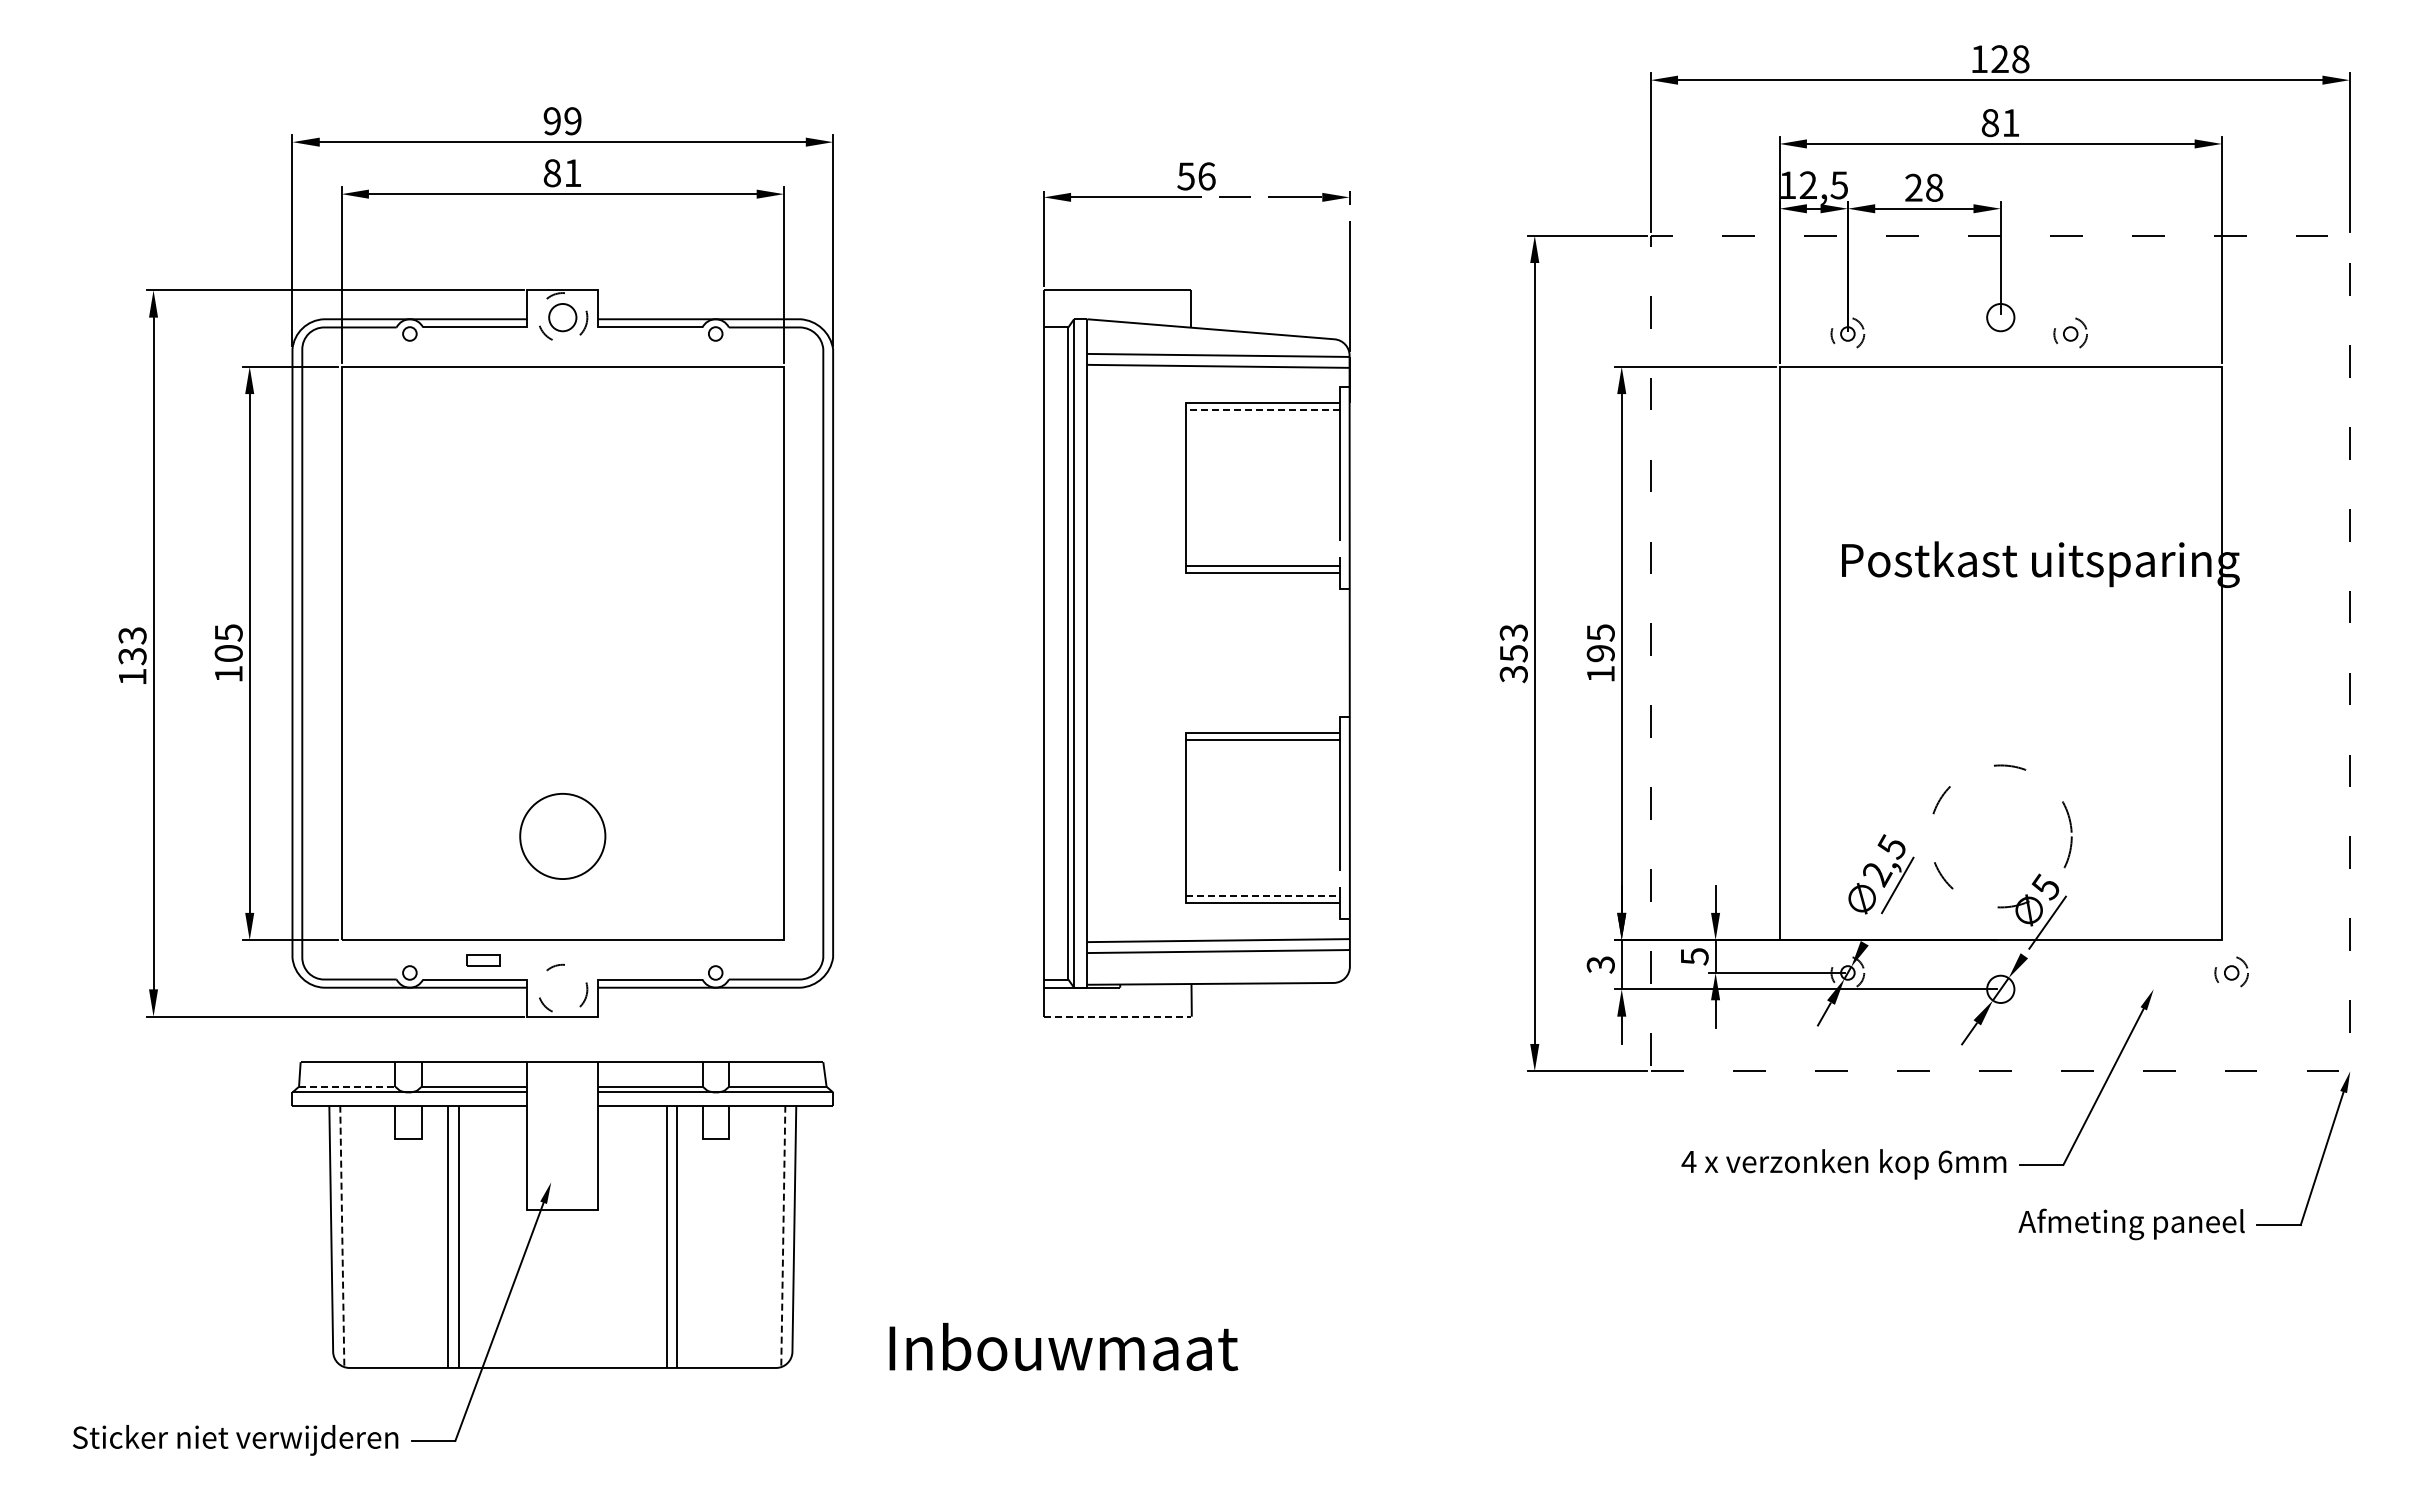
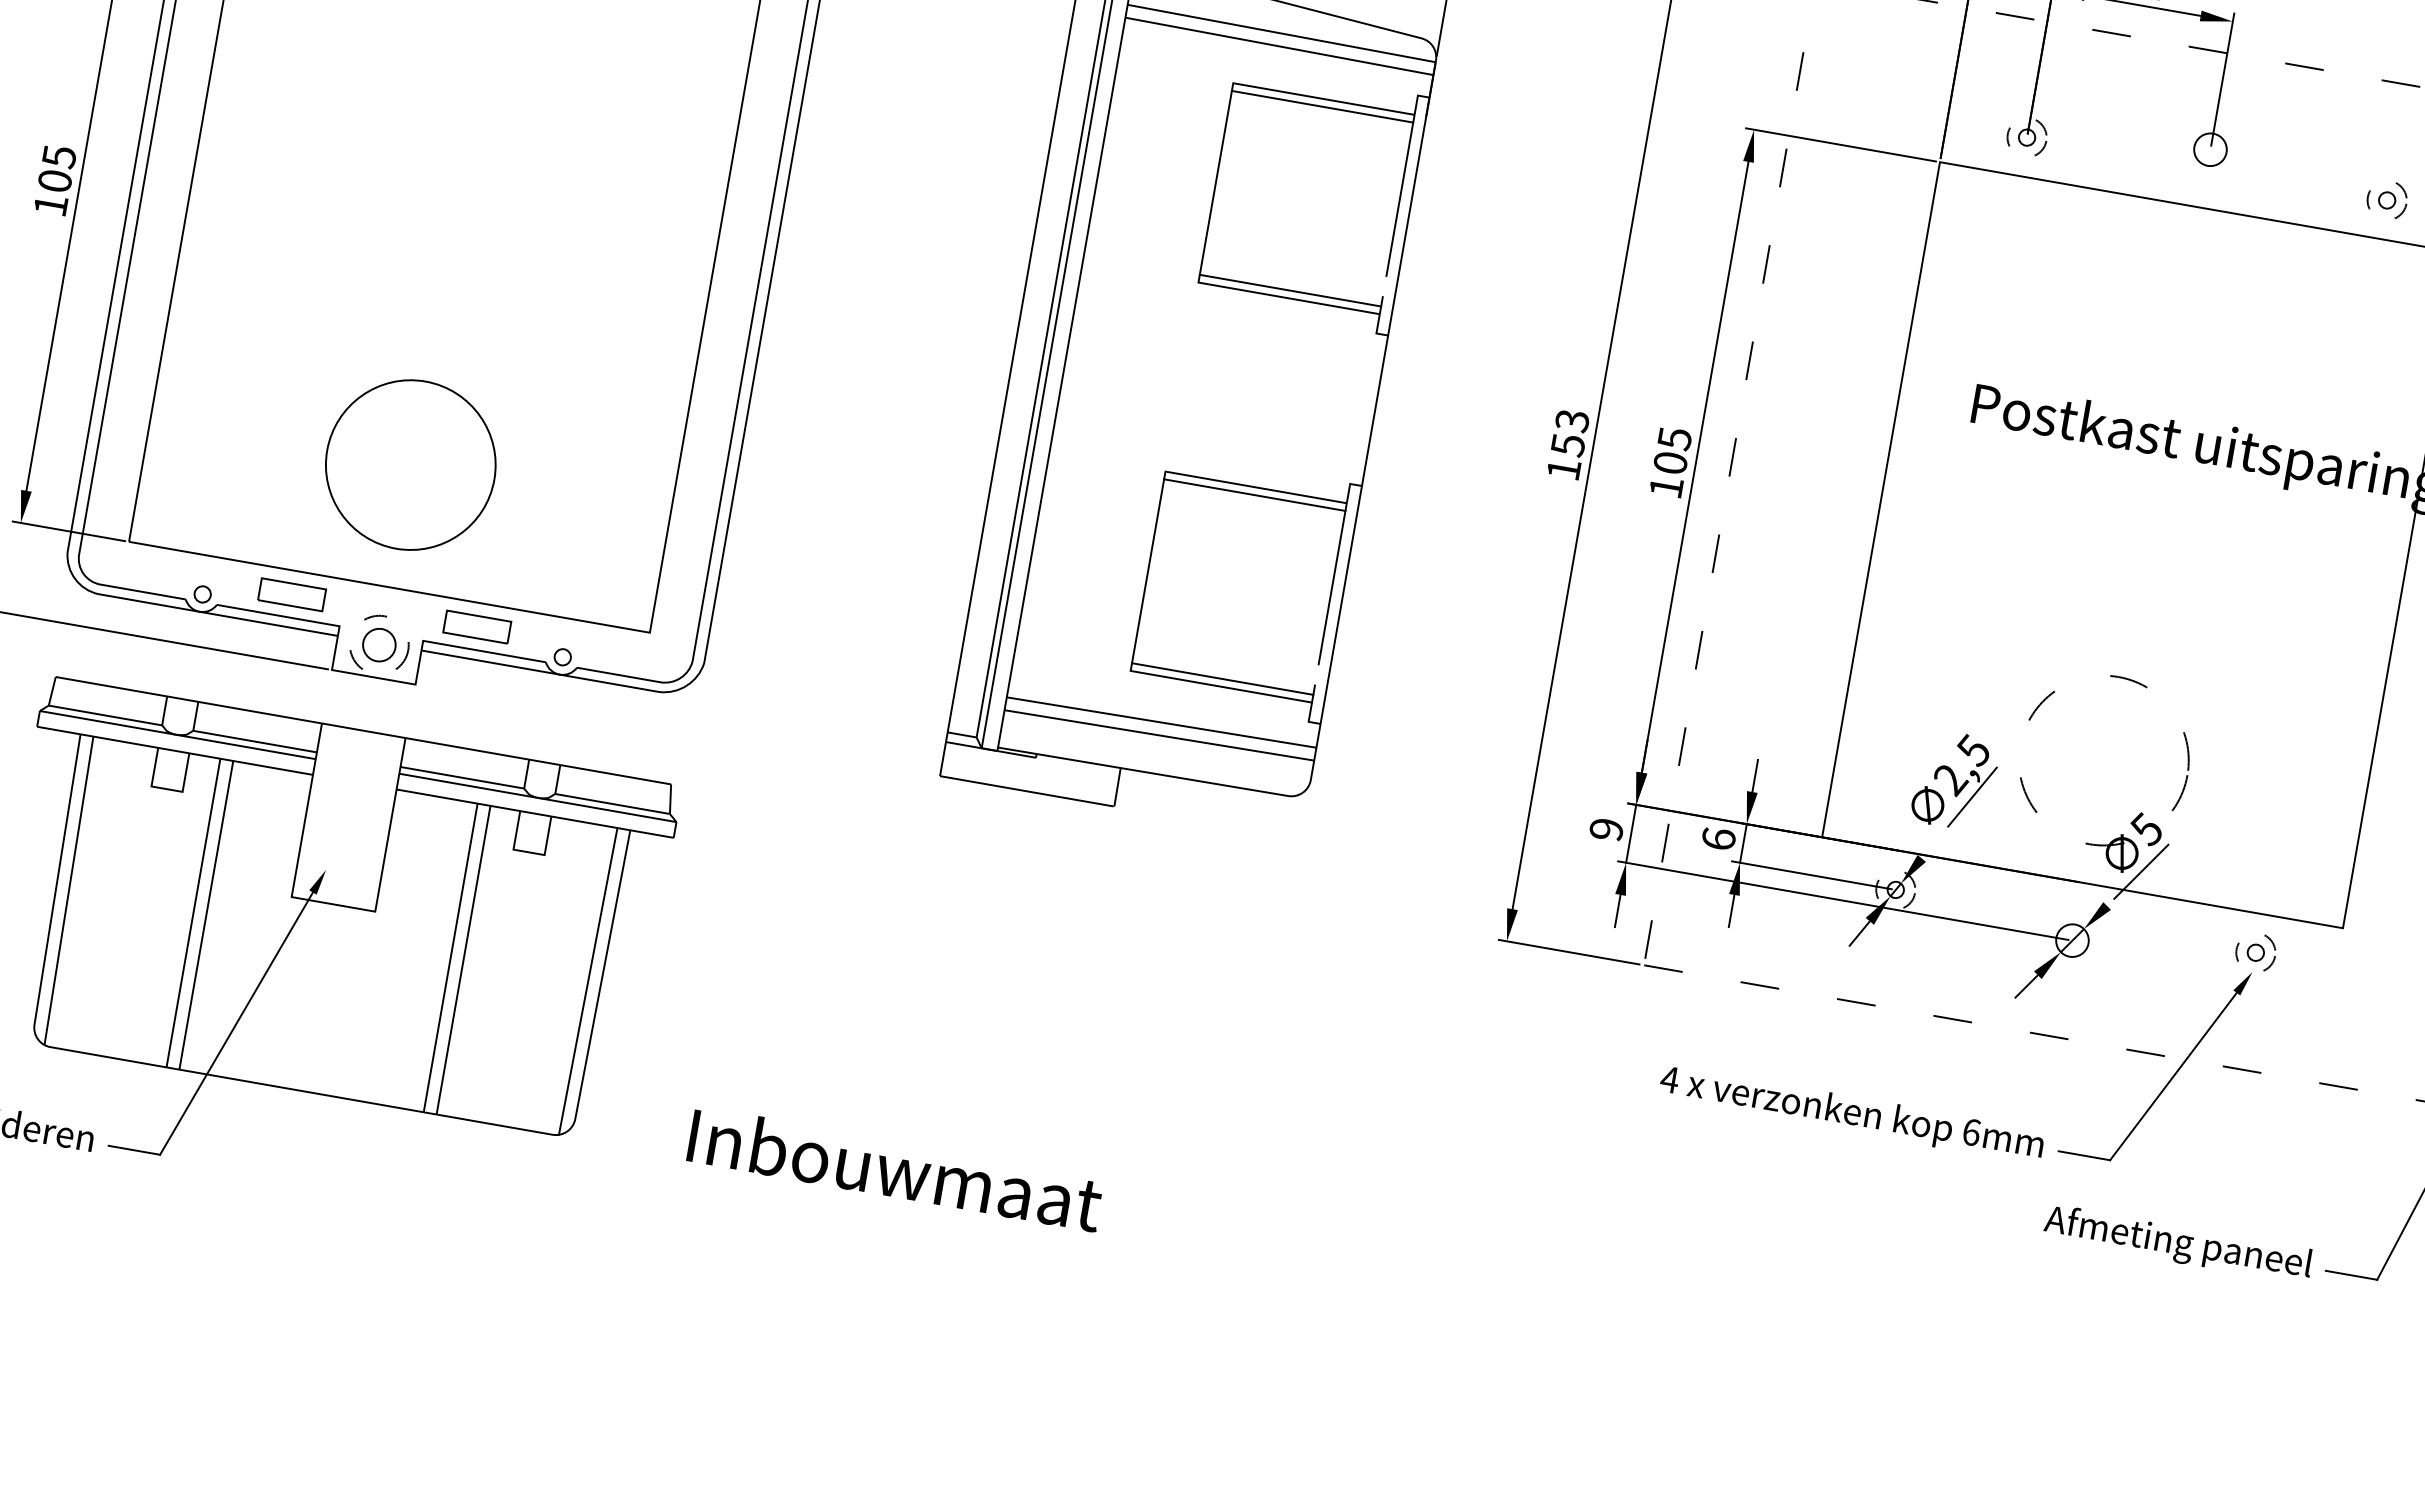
part: (2070, 332) -> (2387, 198), moved
line: (1262, 409) -> (1322, 106), dashed -> solid
text: (1600, 653) -> (1670, 462), 195 -> 105
text: (1513, 674) -> (1563, 469), 353 -> 153
circle: (562, 836) -> (410, 465), size x1.67
line: (1263, 895) -> (1223, 678), dashed -> solid
text: (1694, 956) -> (1718, 839), 5 -> 6
part: (483, 960) -> (291, 594), size x1.67
part: (640, 960) -> (476, 627), added
text: (1600, 964) -> (1606, 829), 3 -> 9
part: (2231, 971) -> (2255, 951), moved
circle: (562, 988) -> (379, 644), added
line: (1117, 1016) -> (1026, 791), dashed -> solid
line: (347, 1086) -> (105, 715), dashed -> solid
line: (342, 1237) -> (68, 892), dashed -> solid
line: (783, 1237) -> (588, 982), dashed -> solid

